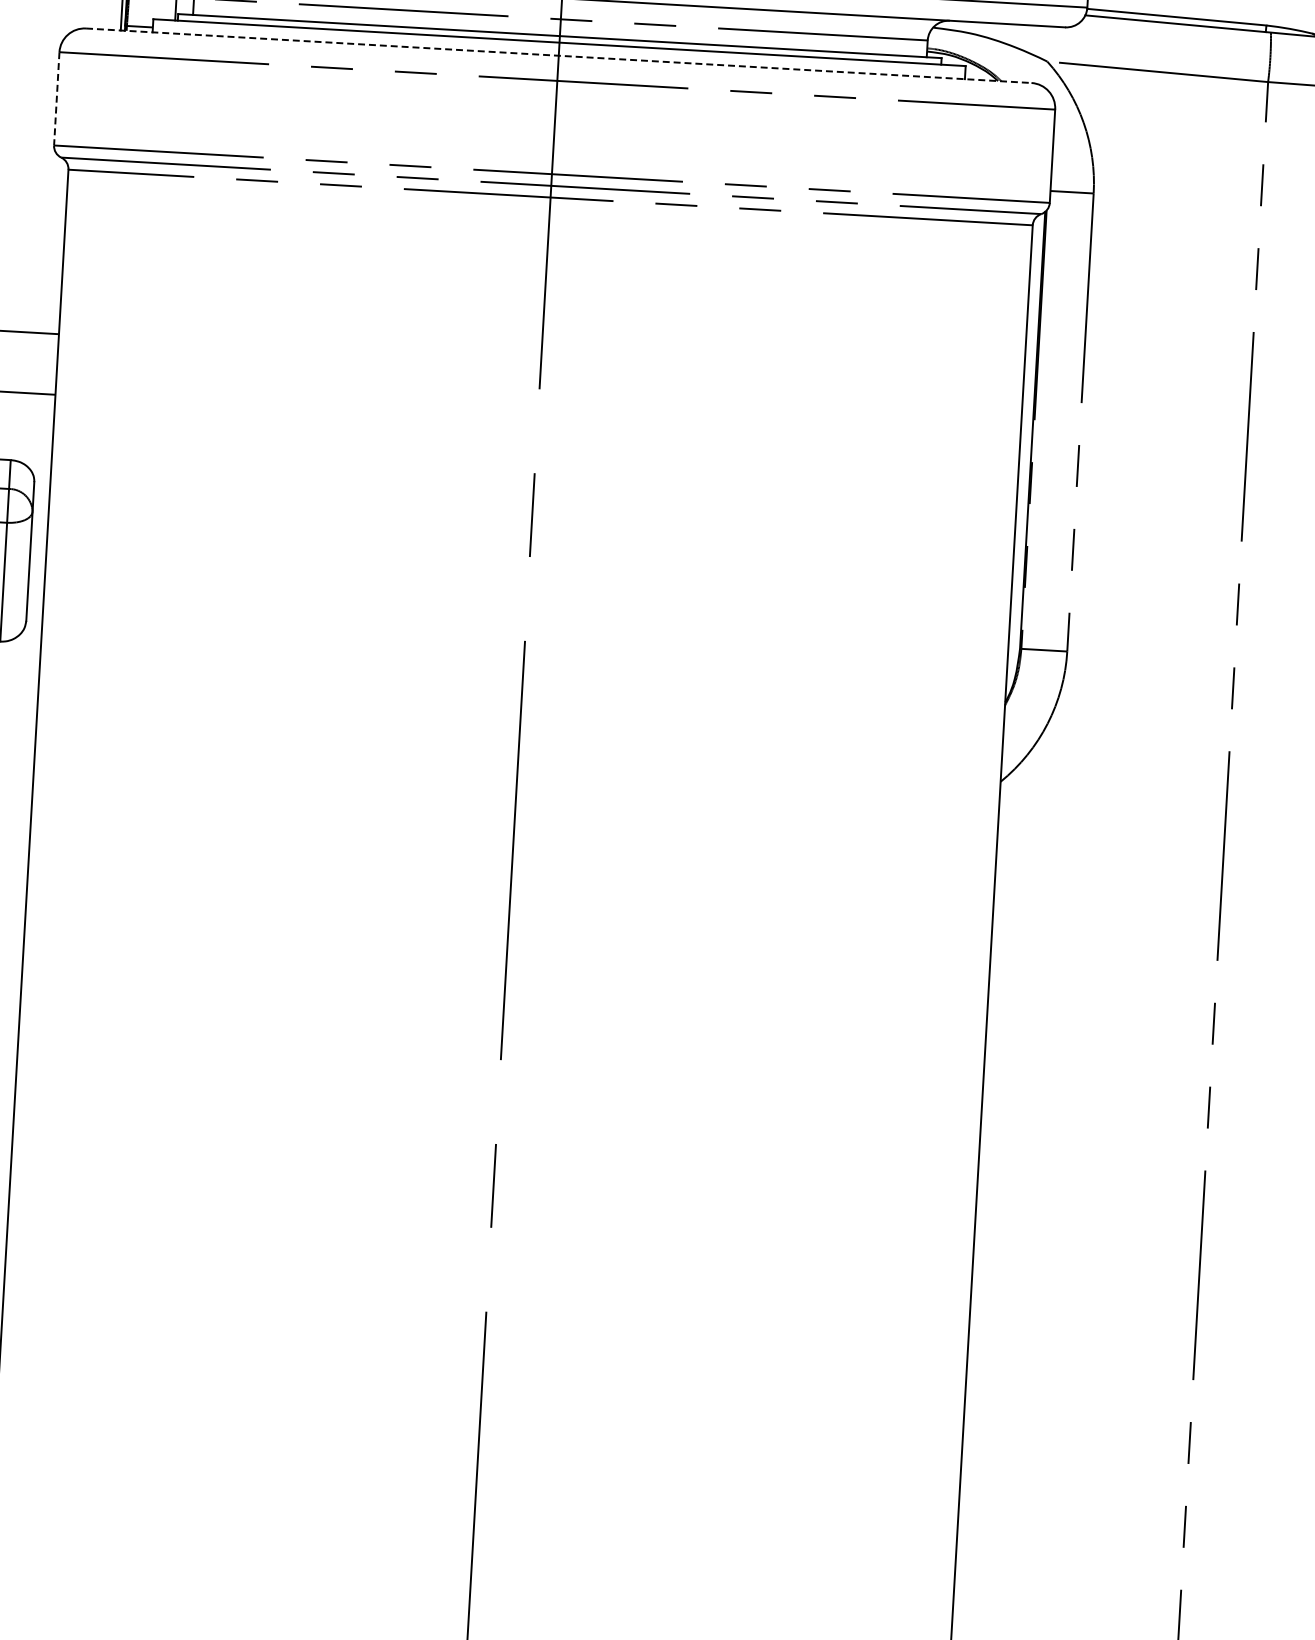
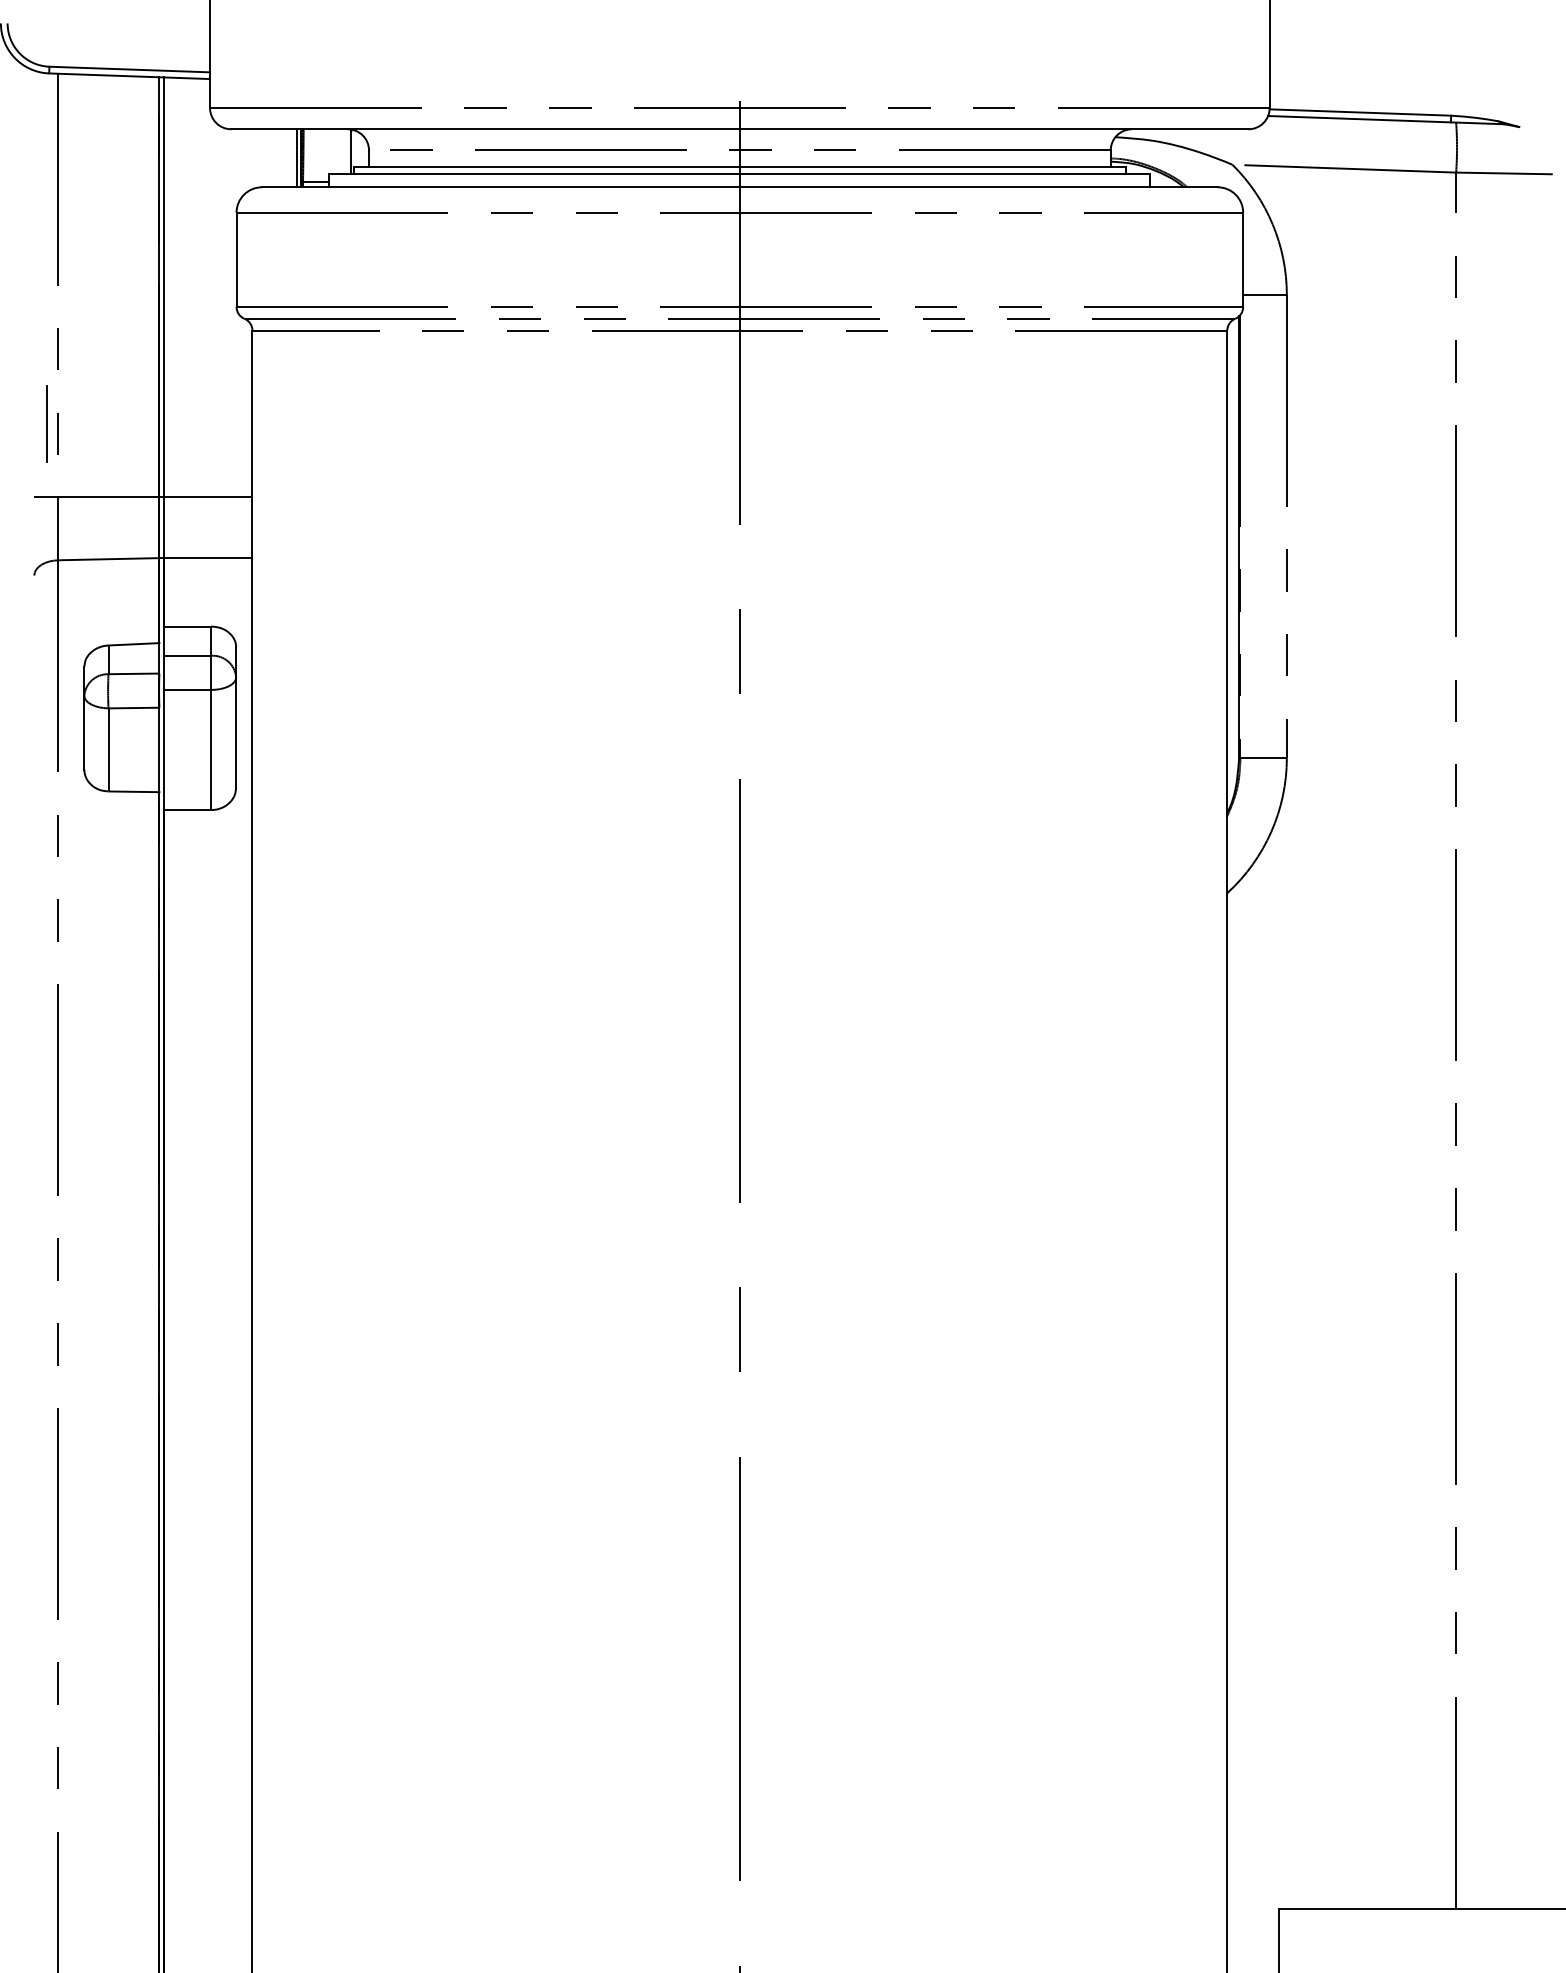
line: (558, 55) -> (739, 187), dashed -> solid
line: (56, 99) -> (236, 260), dashed -> solid

